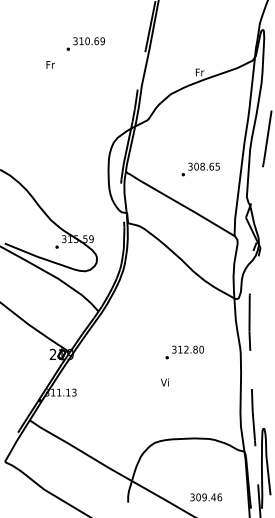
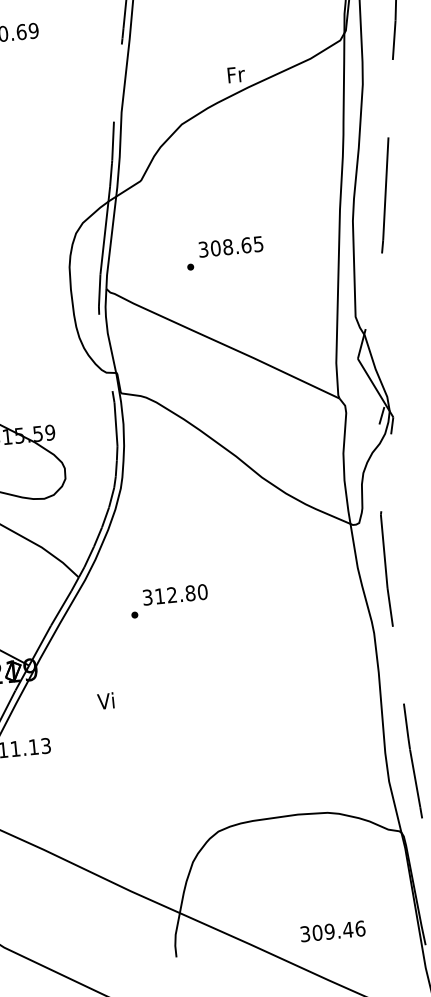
text: (200, 169) -> (224, 253), moved
text: (184, 352) -> (168, 601), moved
text: (164, 382) -> (105, 701), moved

